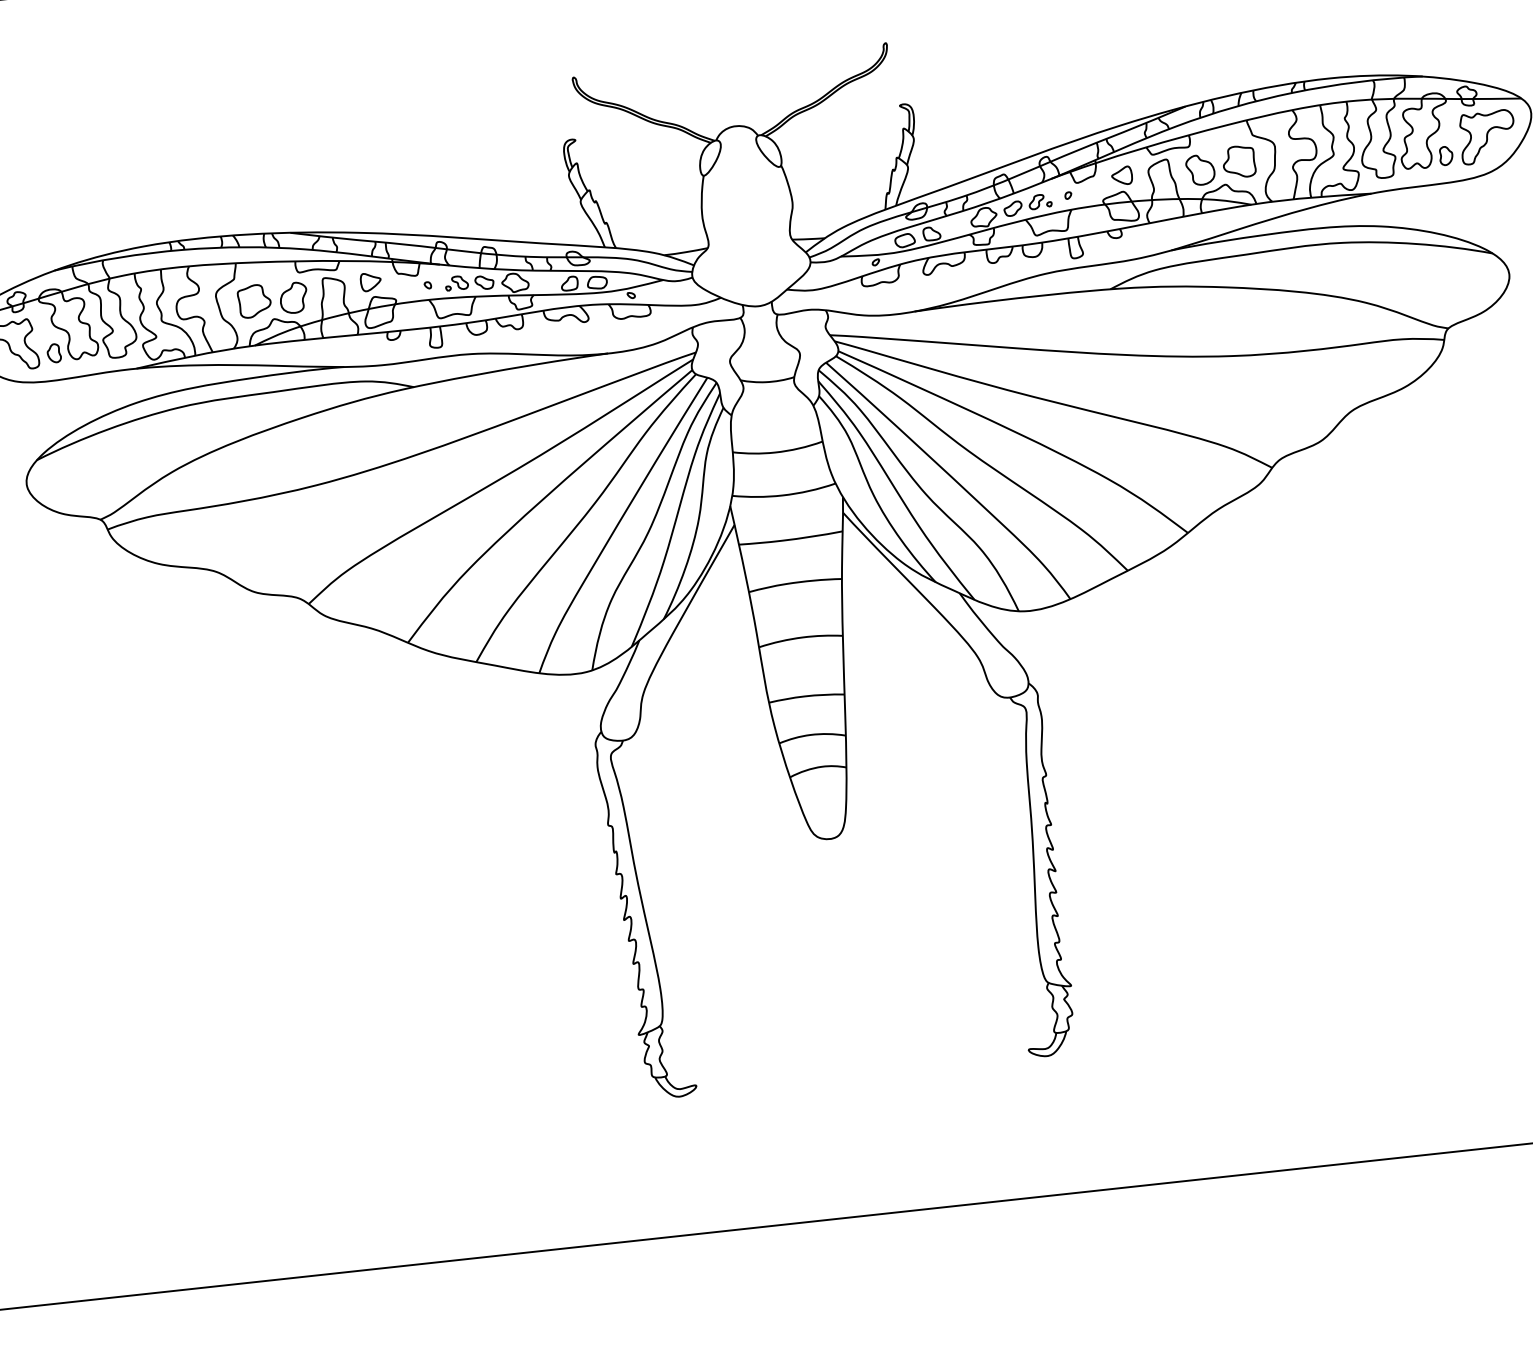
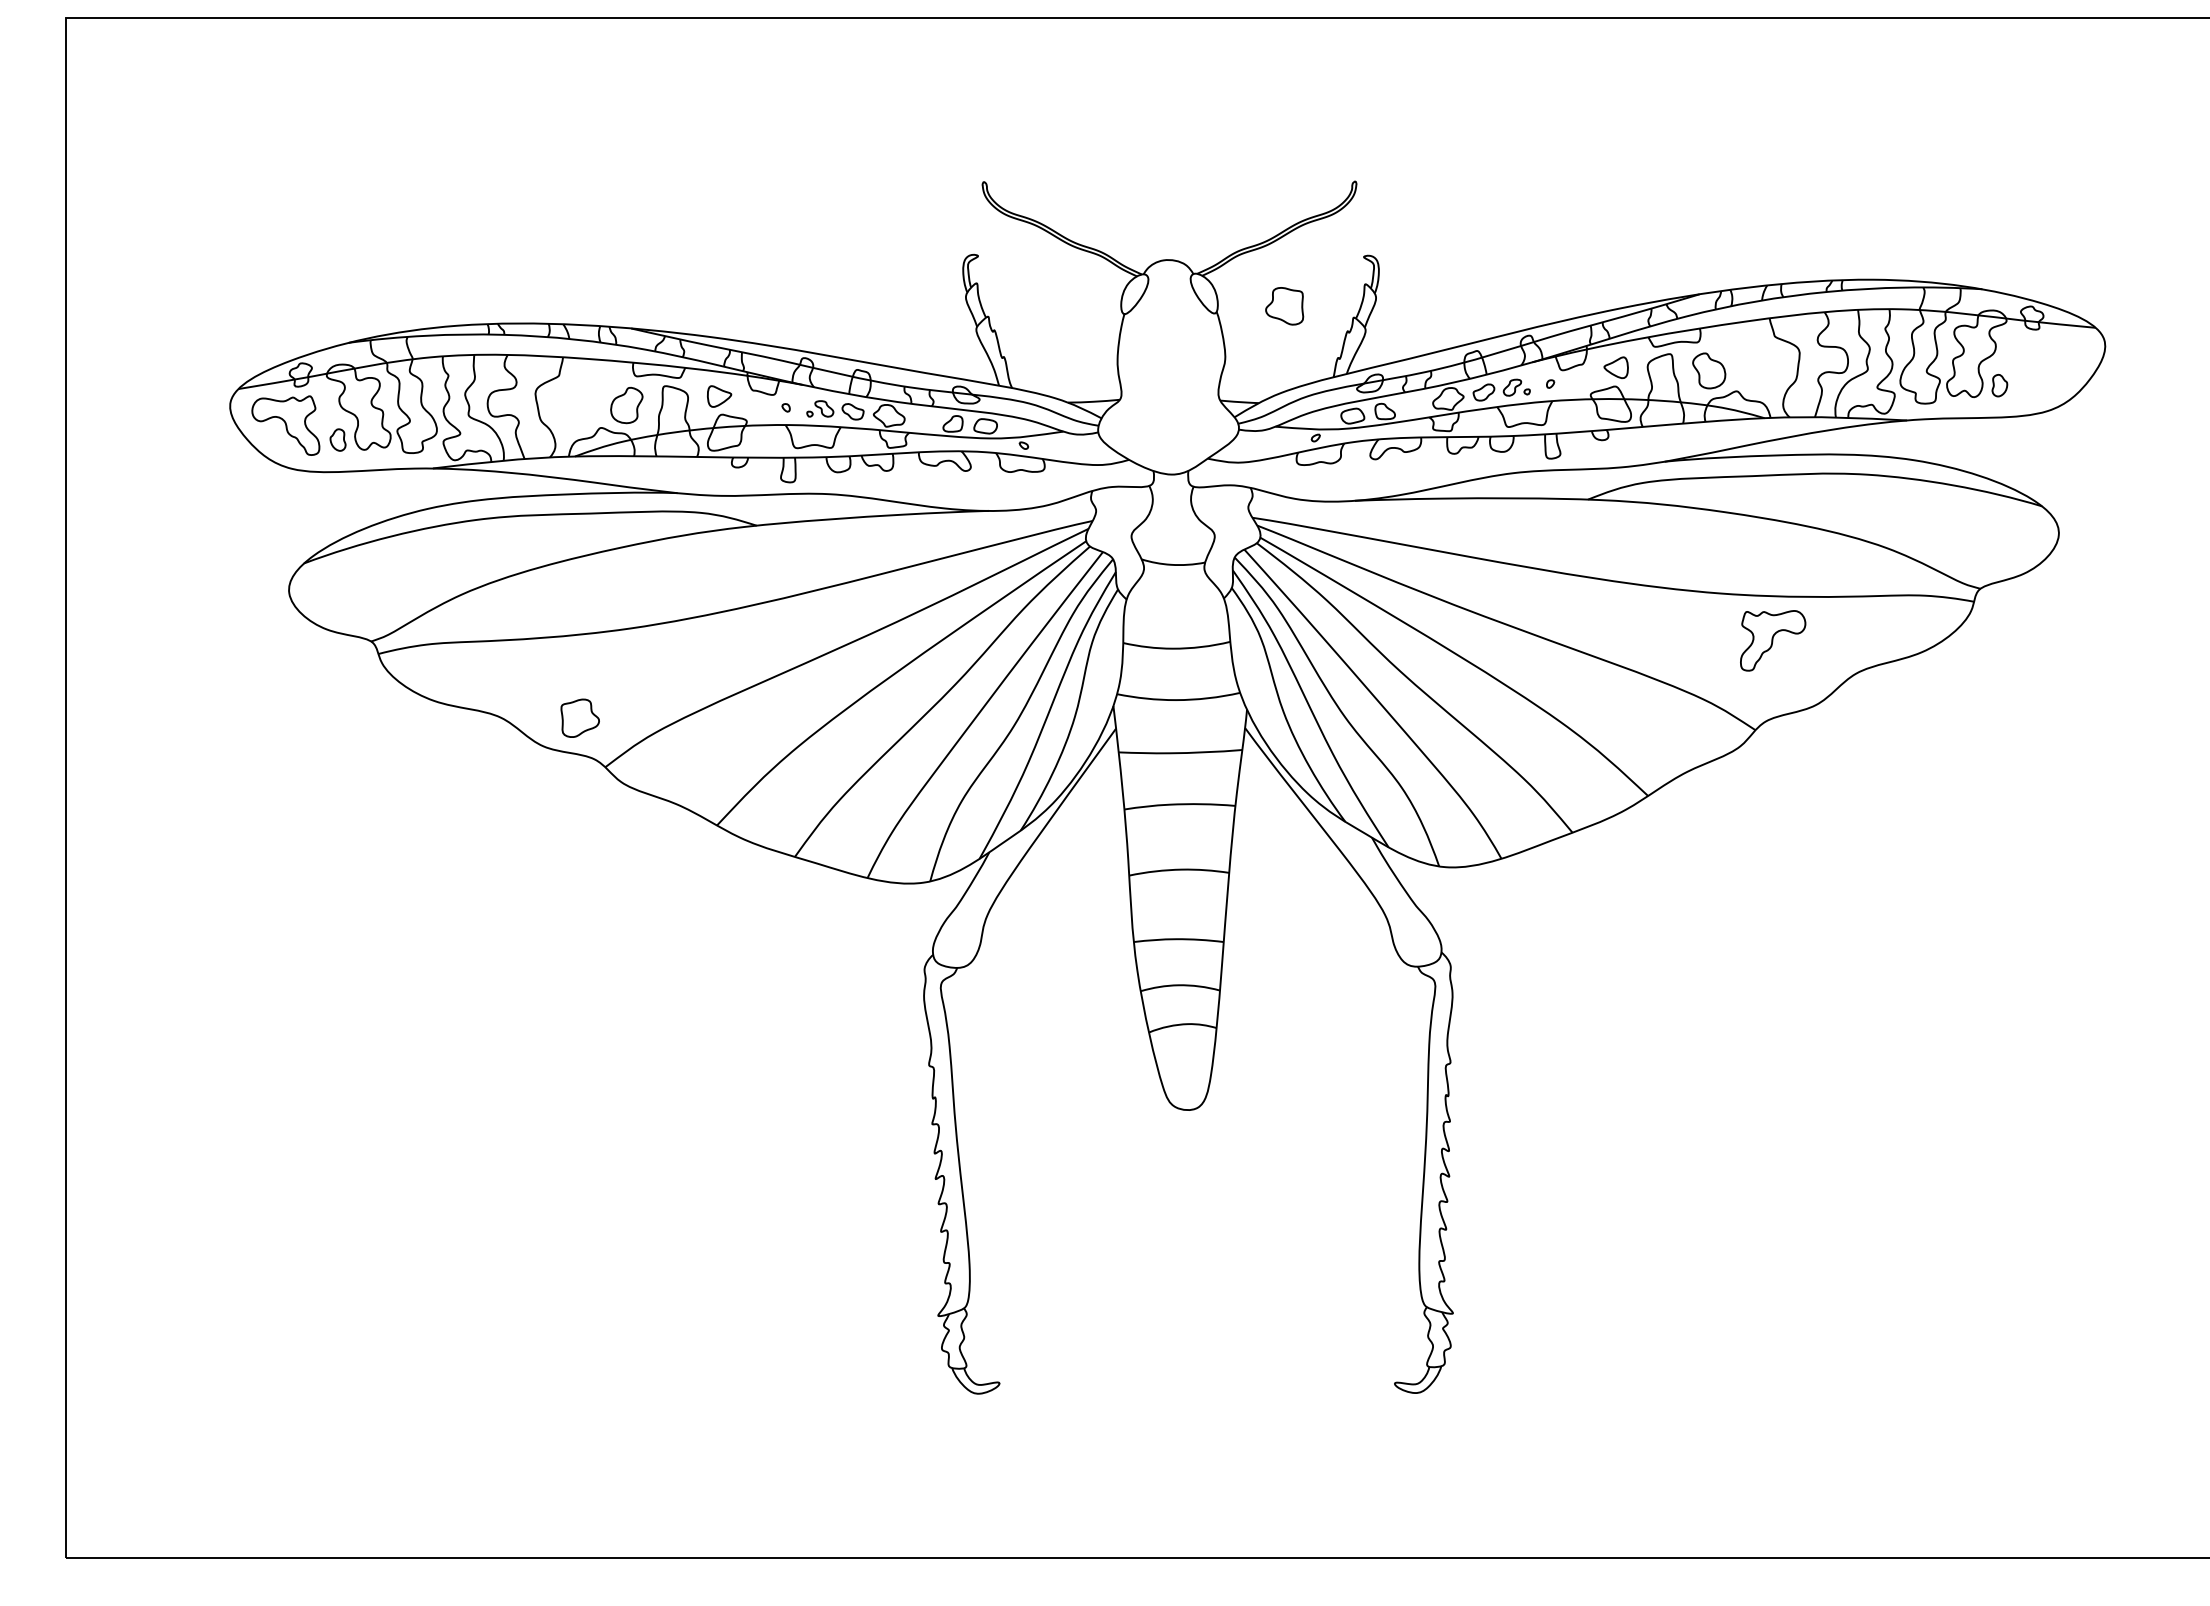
part: (1488, 136) -> (1773, 640), moved
part: (1239, 162) -> (1284, 306), moved
part: (253, 300) -> (579, 717), moved

